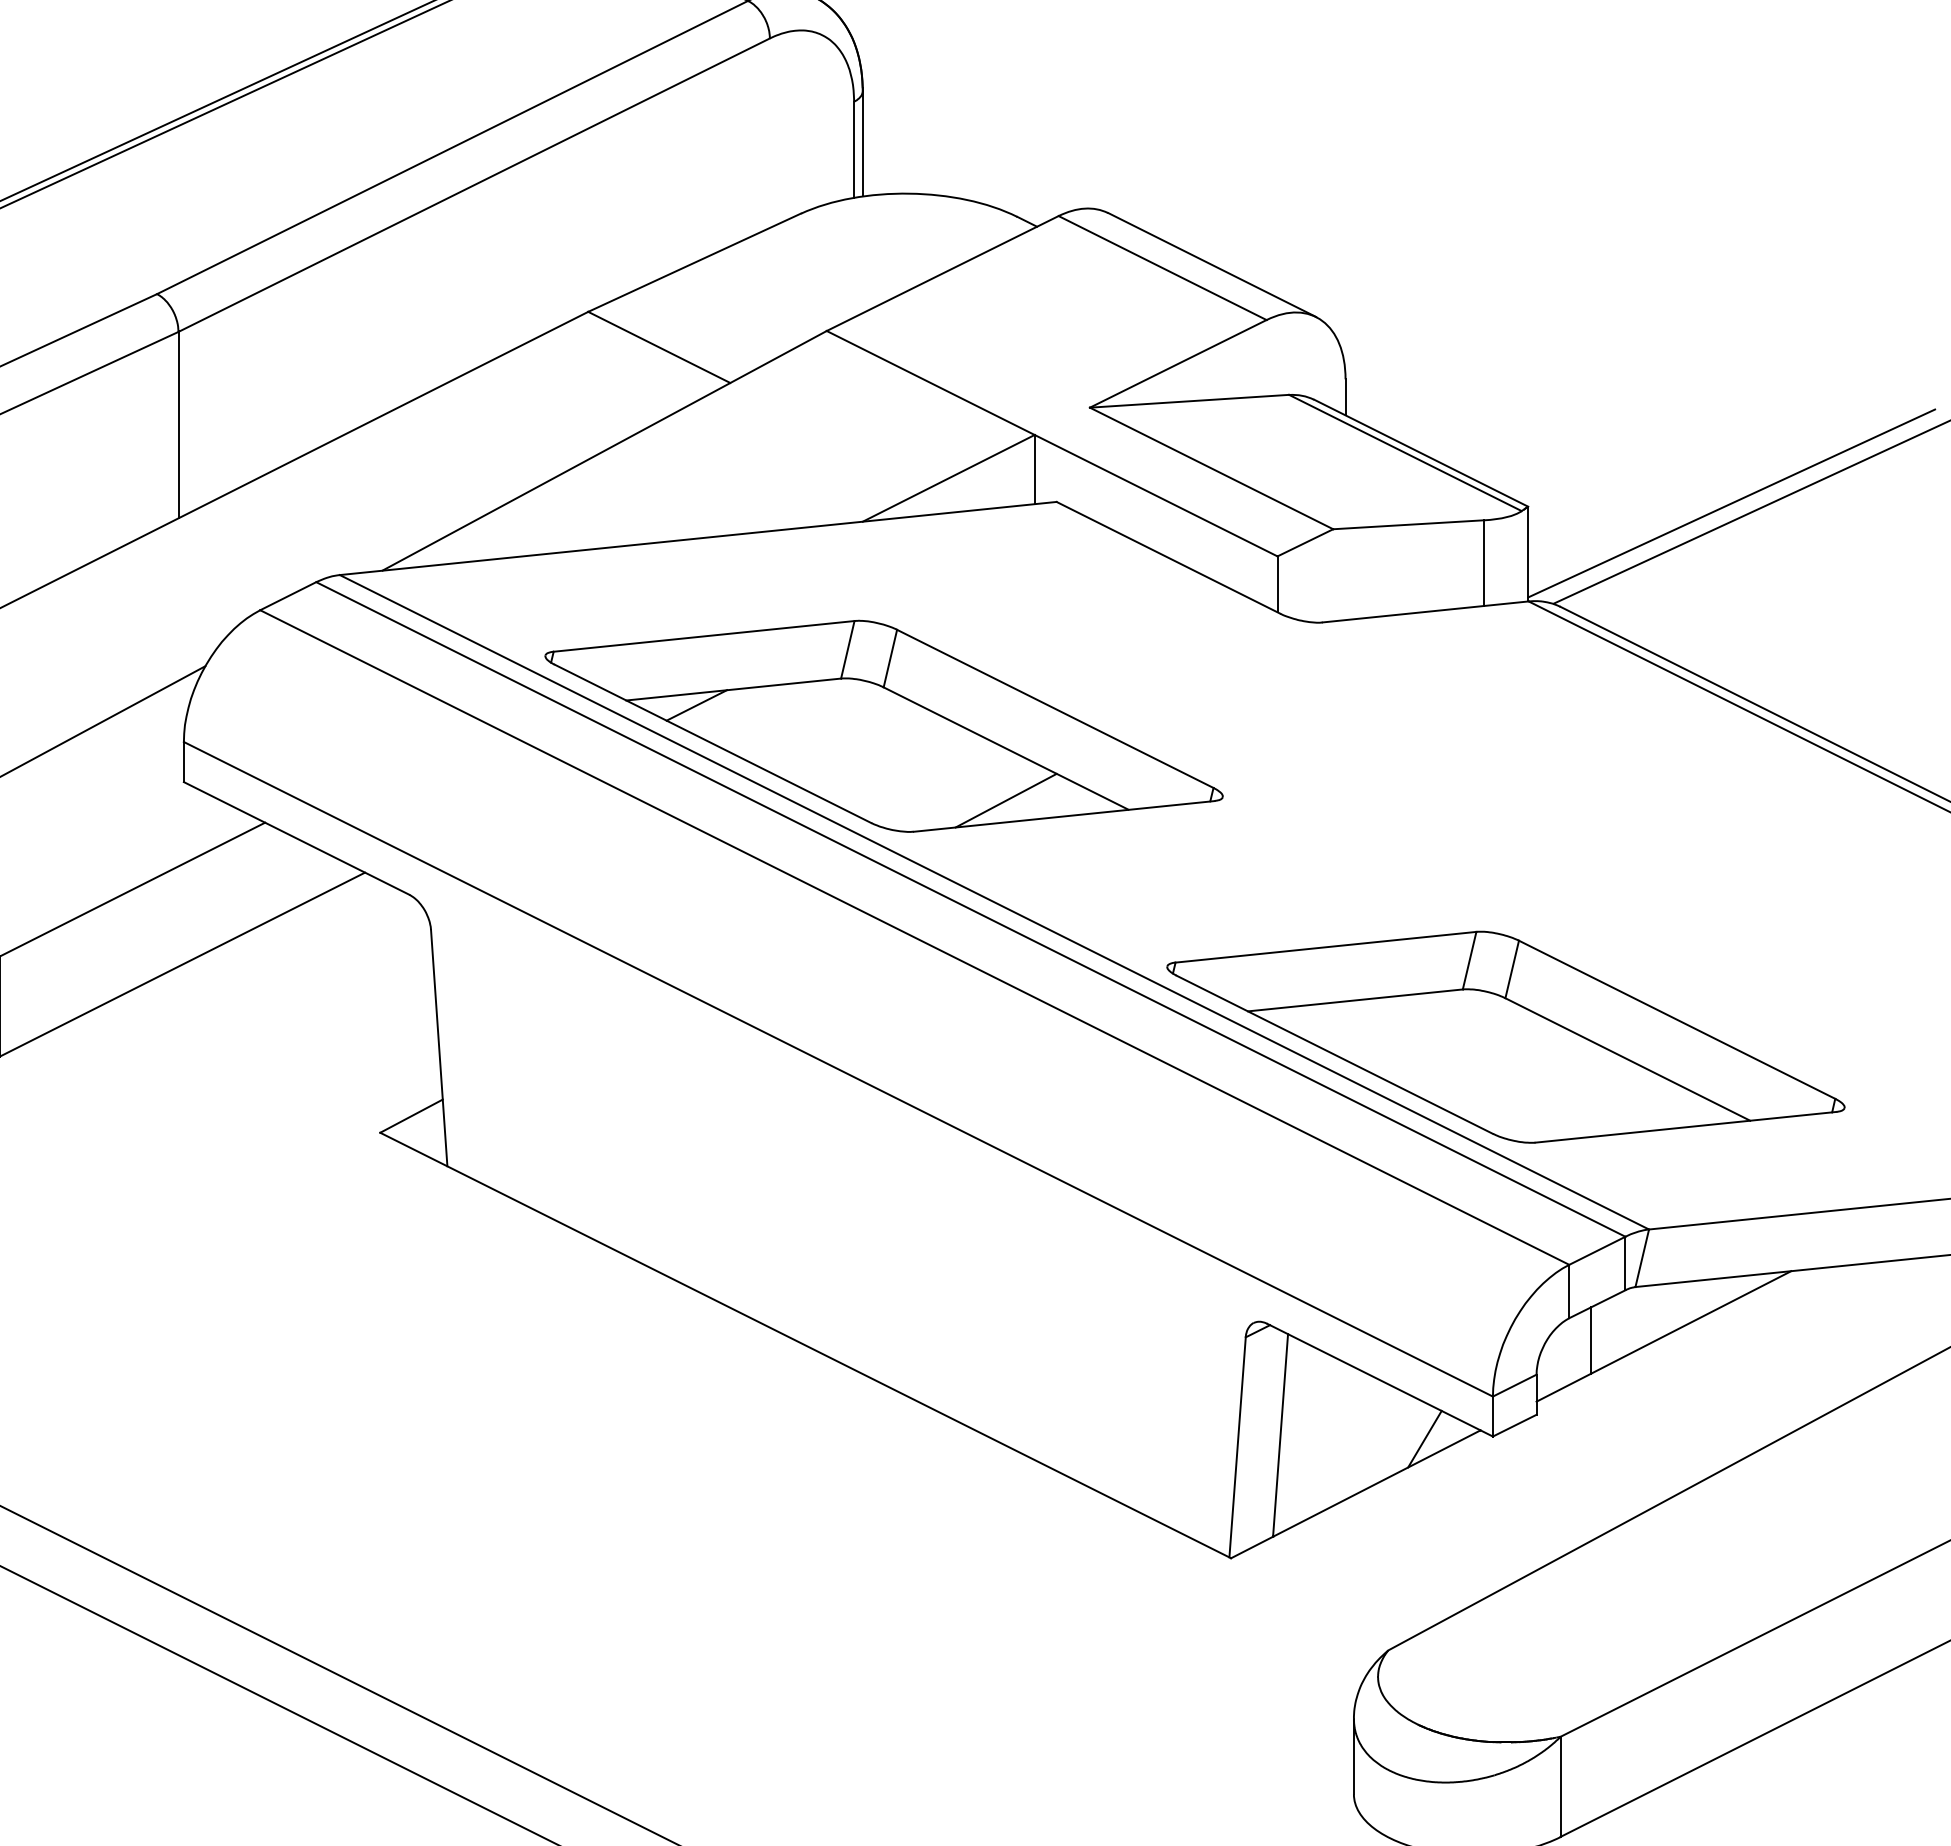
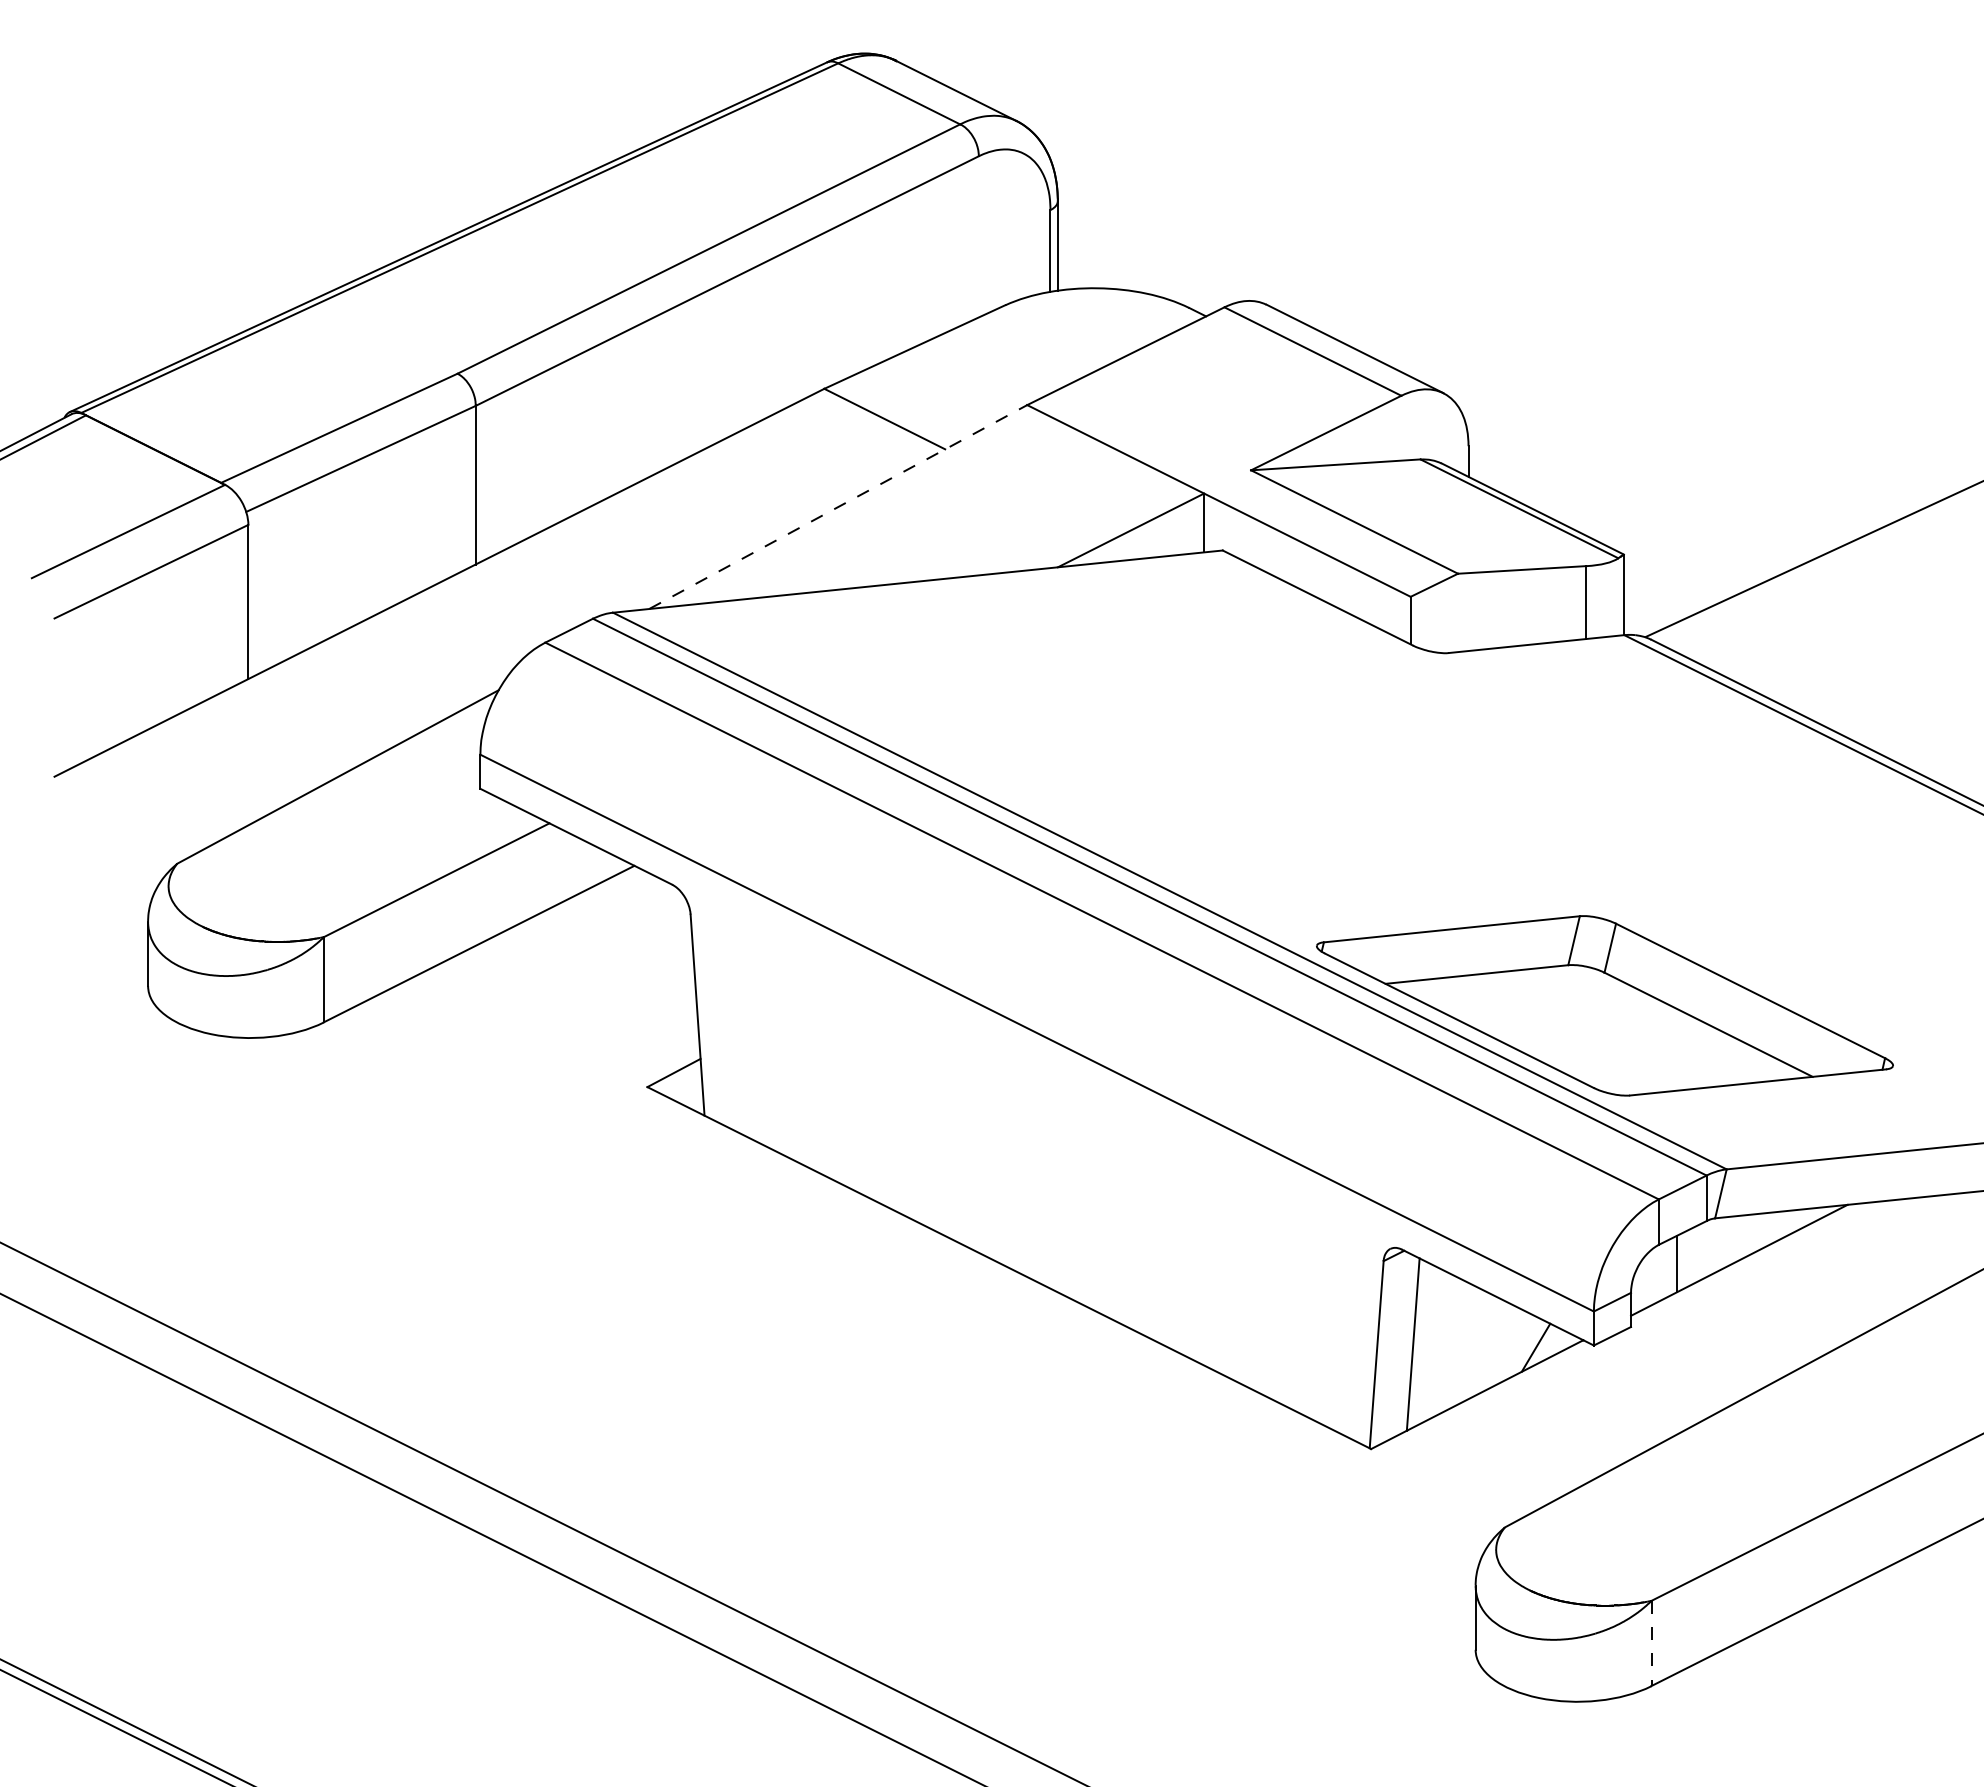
line: (604, 451) -> (838, 507), solid -> dashed
line: (1731, 503) -> (1796, 551), removed
part: (883, 726) -> (1075, 741), removed
line: (1560, 1786) -> (1651, 1643), solid -> dashed

